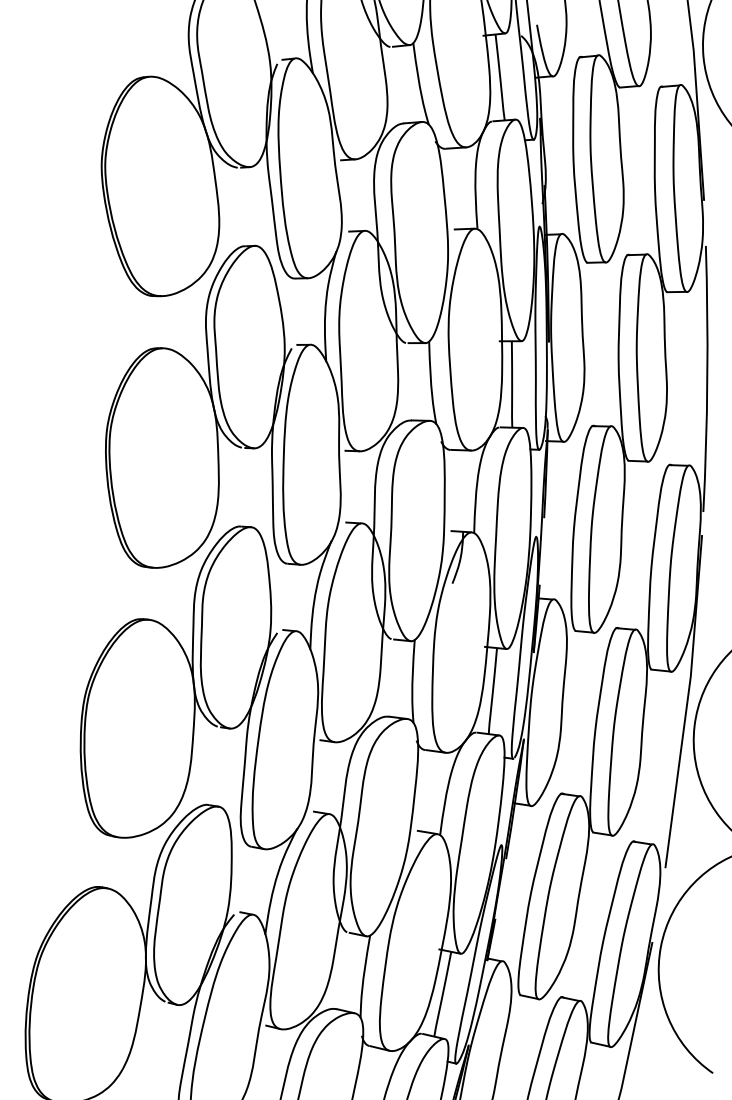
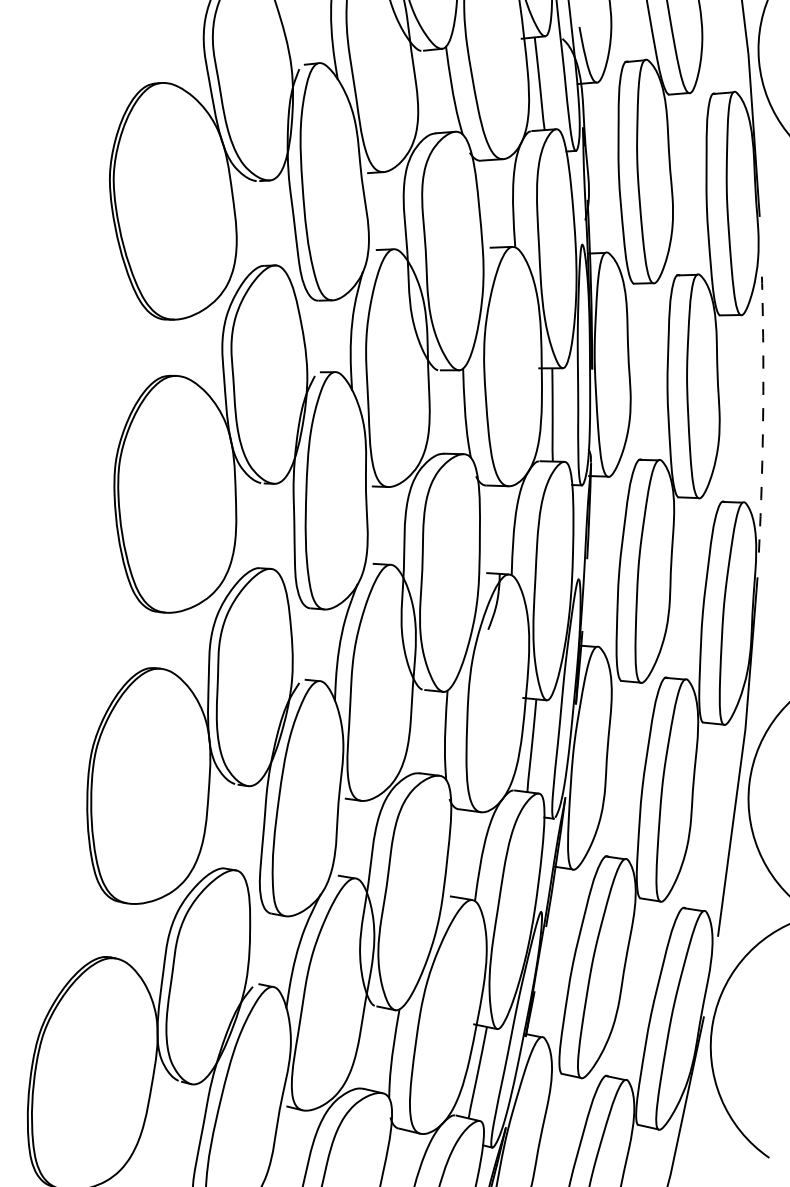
arc: (707, 379) -> (763, 409), solid -> dashed

